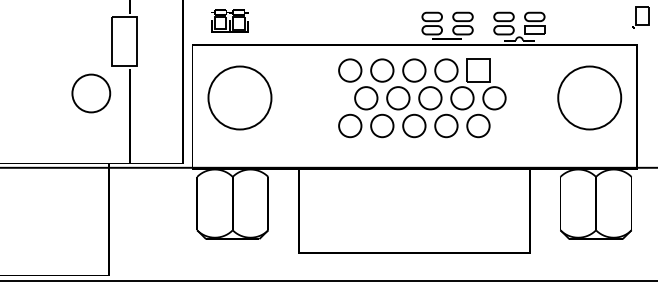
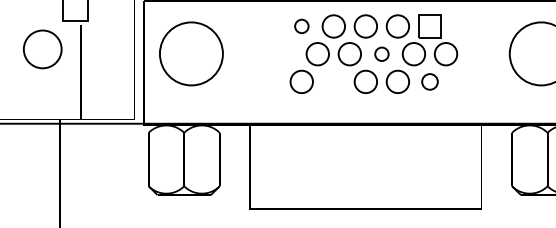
circle: (350, 70) -> (301, 26), size x0.6
circle: (430, 98) -> (382, 54), size x0.6
circle: (382, 125) -> (334, 81), removed
circle: (478, 125) -> (430, 81), size x0.7

